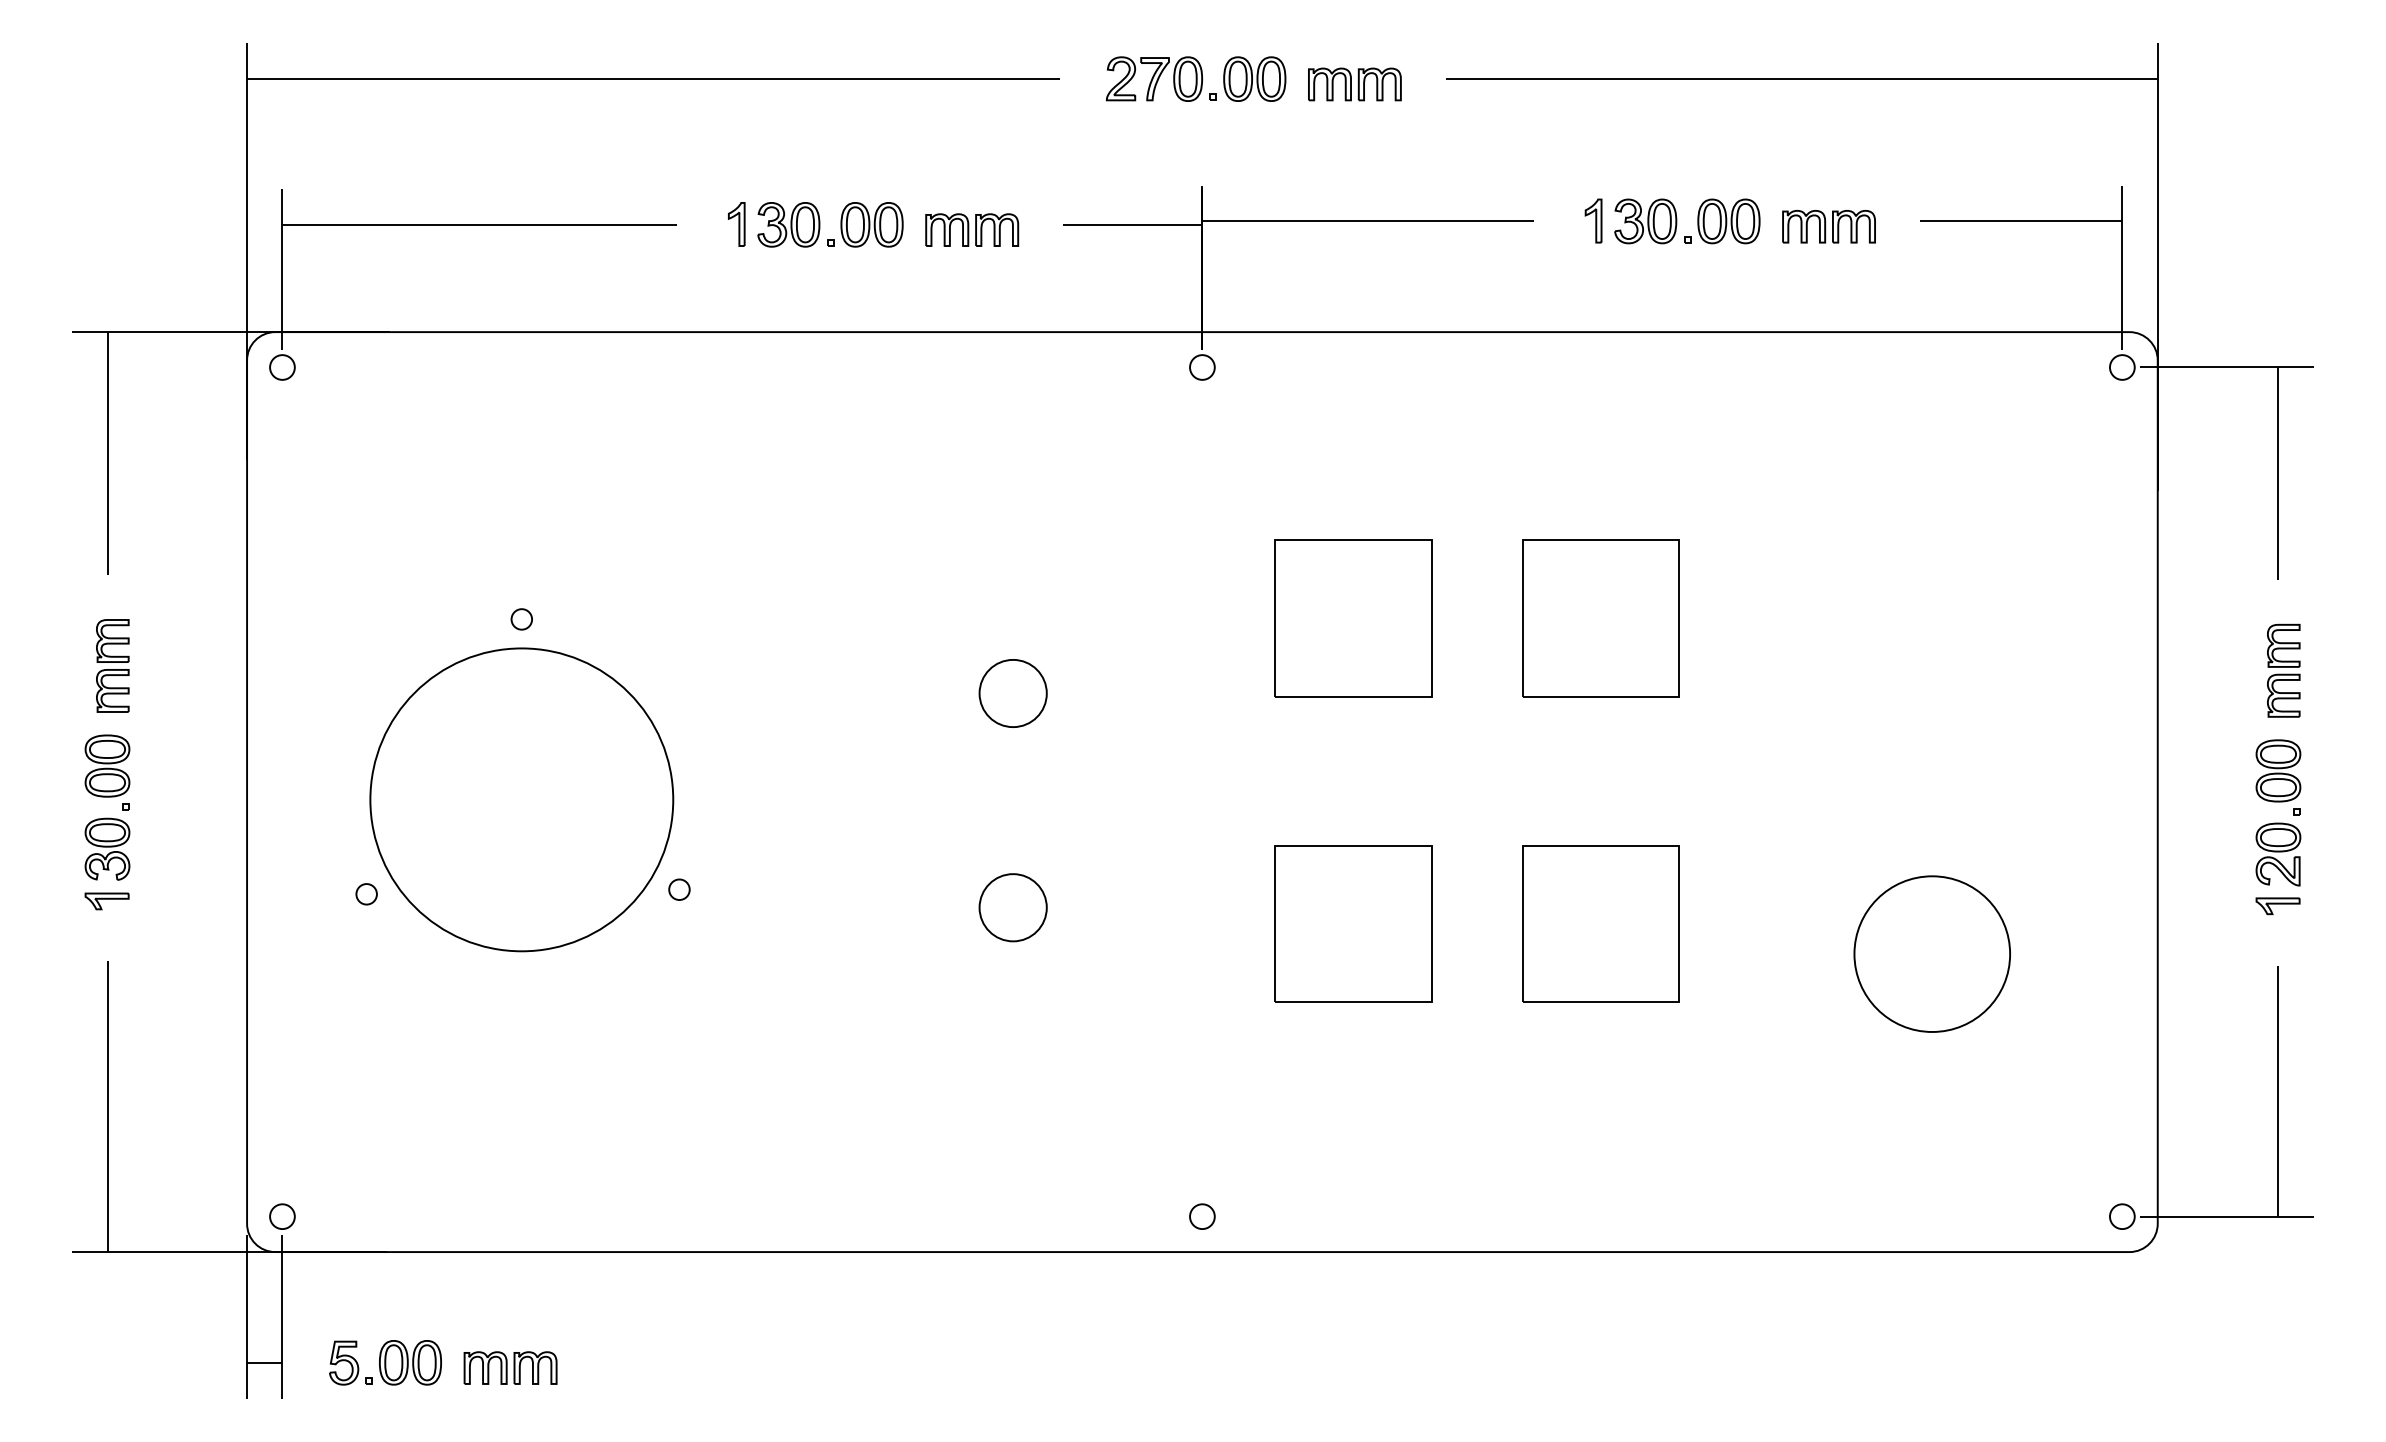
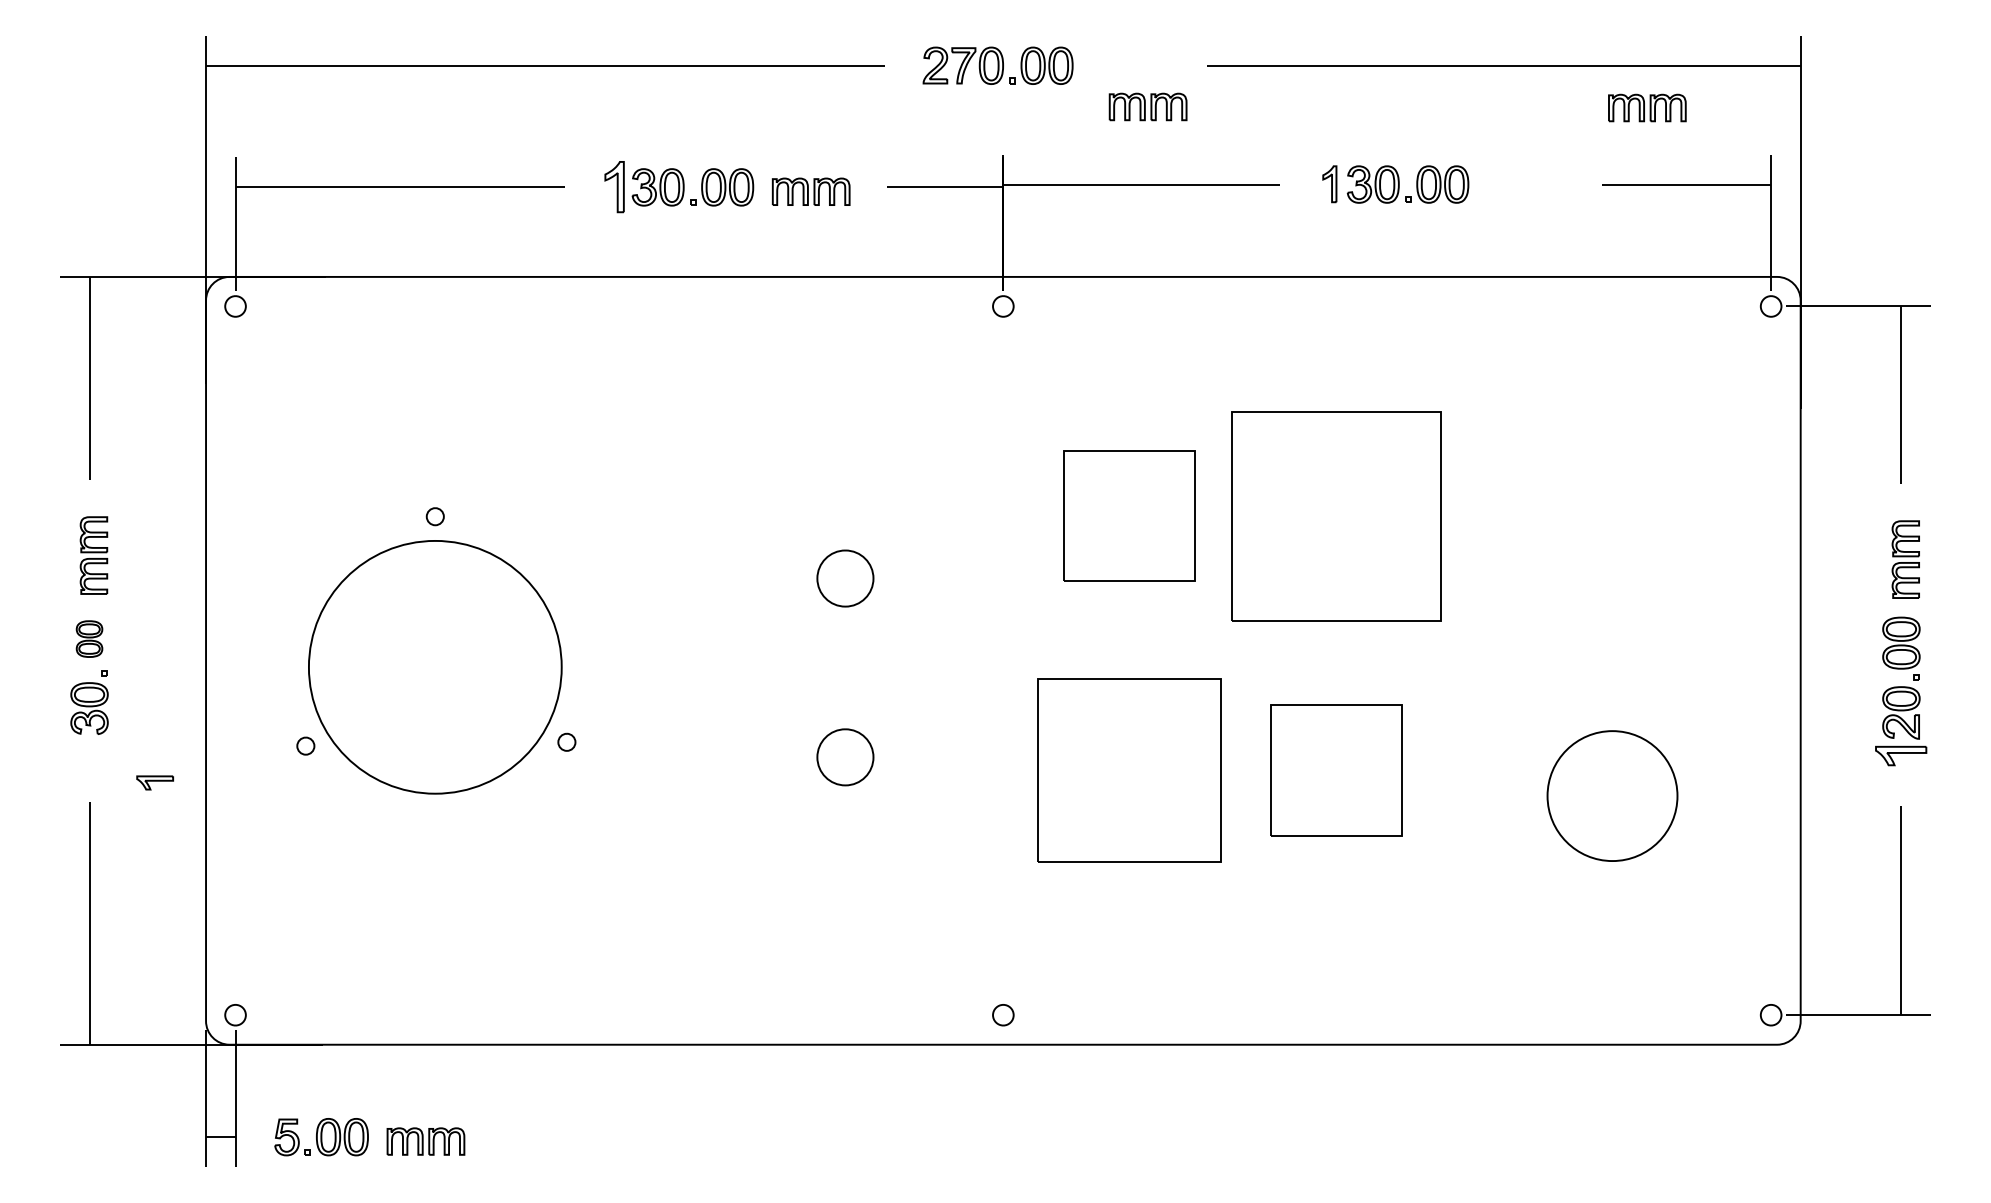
part: (1354, 84) -> (1147, 106), moved
part: (736, 224) -> (614, 187), size x1.4
part: (1828, 226) -> (1646, 107), moved
part: (1600, 618) -> (1335, 515), size x1.6
part: (107, 765) -> (89, 638), size x0.7
part: (106, 901) -> (154, 783), moved
part: (2277, 906) -> (1900, 756), size x1.4
part: (1353, 923) -> (1129, 770), size x1.4

